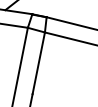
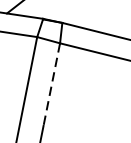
line: (38, 63) -> (51, 84), solid -> dashed

